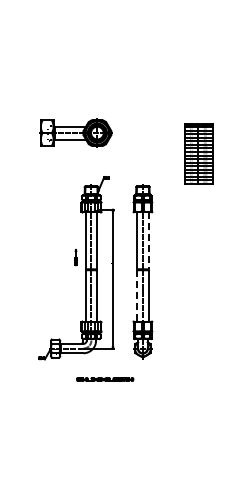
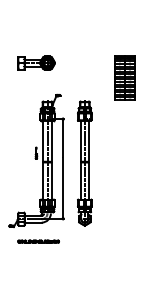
part: (76, 132) -> (36, 62), size x0.71
line: (148, 240) -> (88, 140), dashed -> solid
line: (137, 295) -> (80, 180), dashed -> solid
line: (105, 379) -> (38, 241), moved

